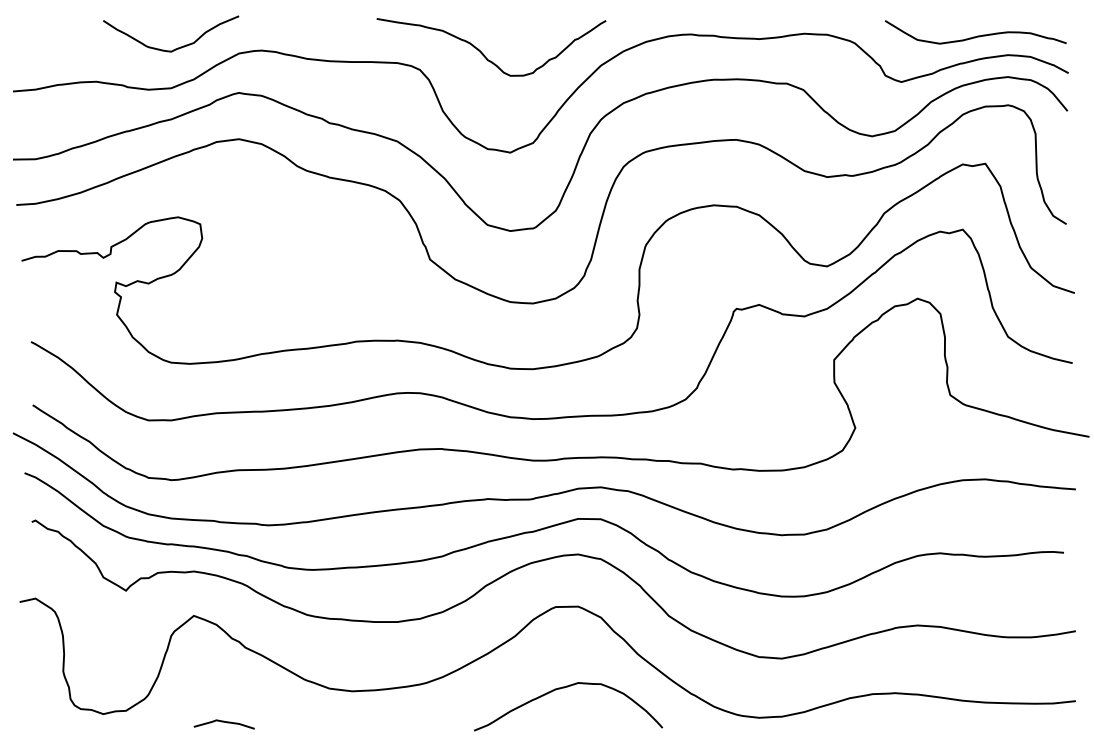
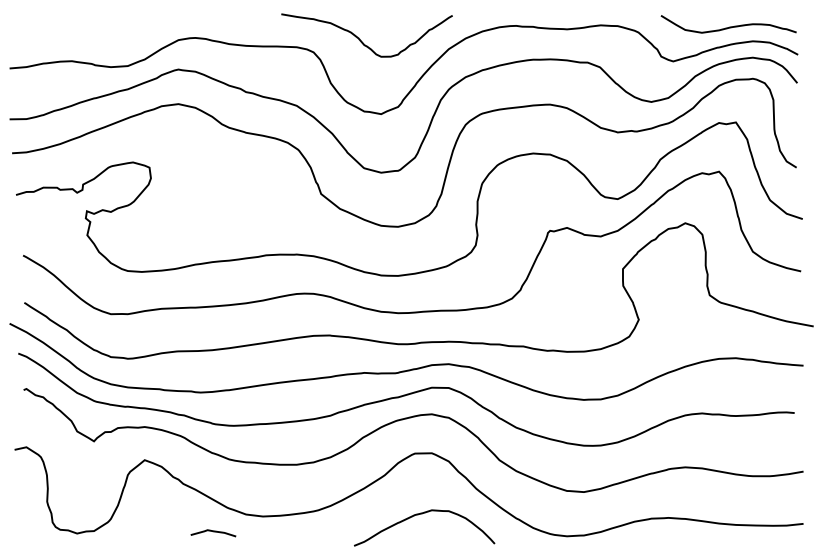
curve: (177, 47) -> (132, 35), removed
curve: (224, 723) -> (213, 532), moved

